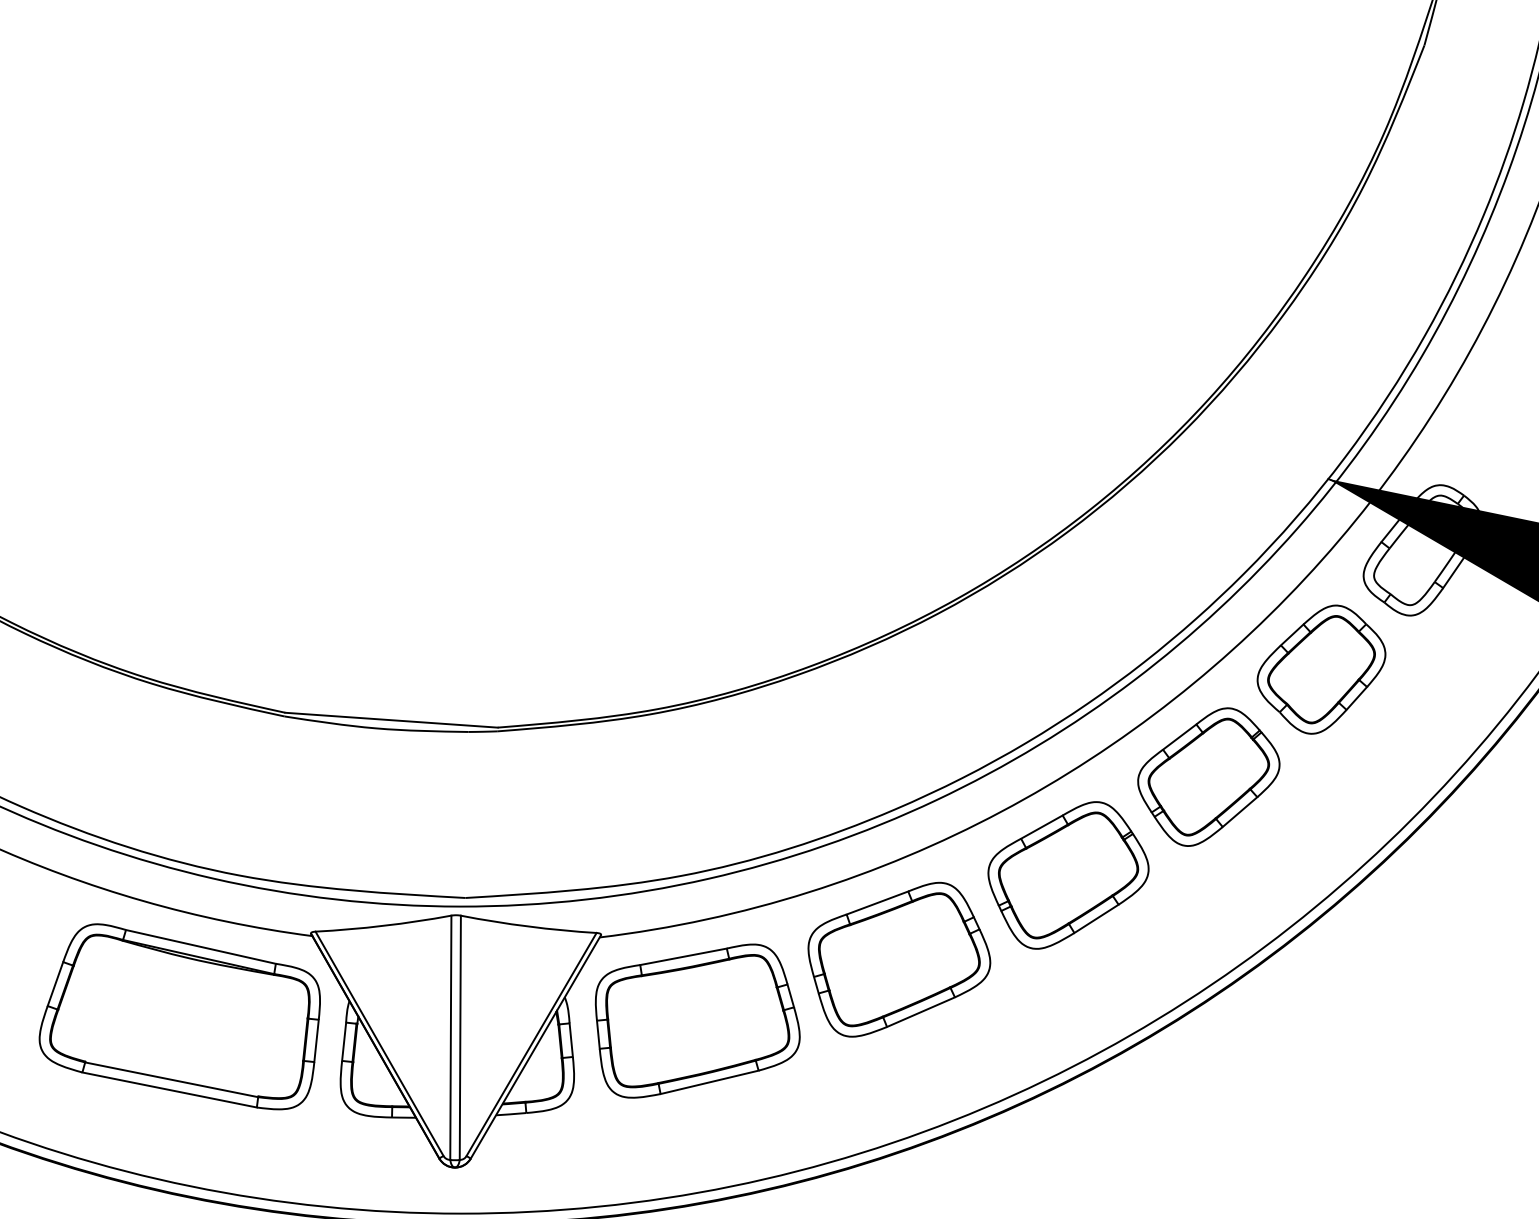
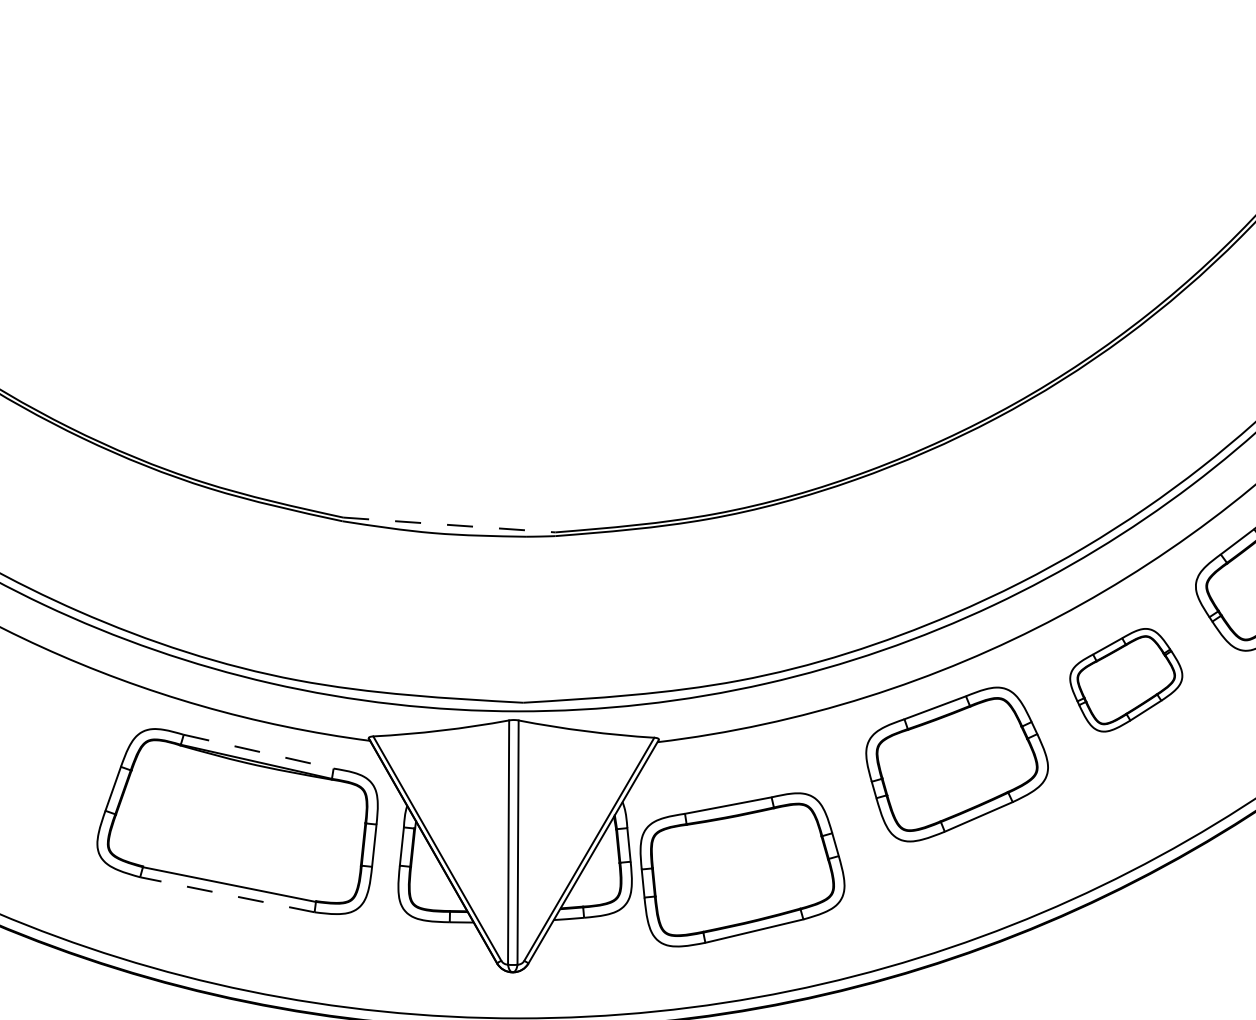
line: (392, 720) -> (450, 525), solid -> dashed
part: (1068, 875) -> (1126, 680), size x0.7
line: (200, 946) -> (258, 751), solid -> dashed
part: (697, 1020) -> (742, 869), moved
line: (169, 1090) -> (227, 895), solid -> dashed

